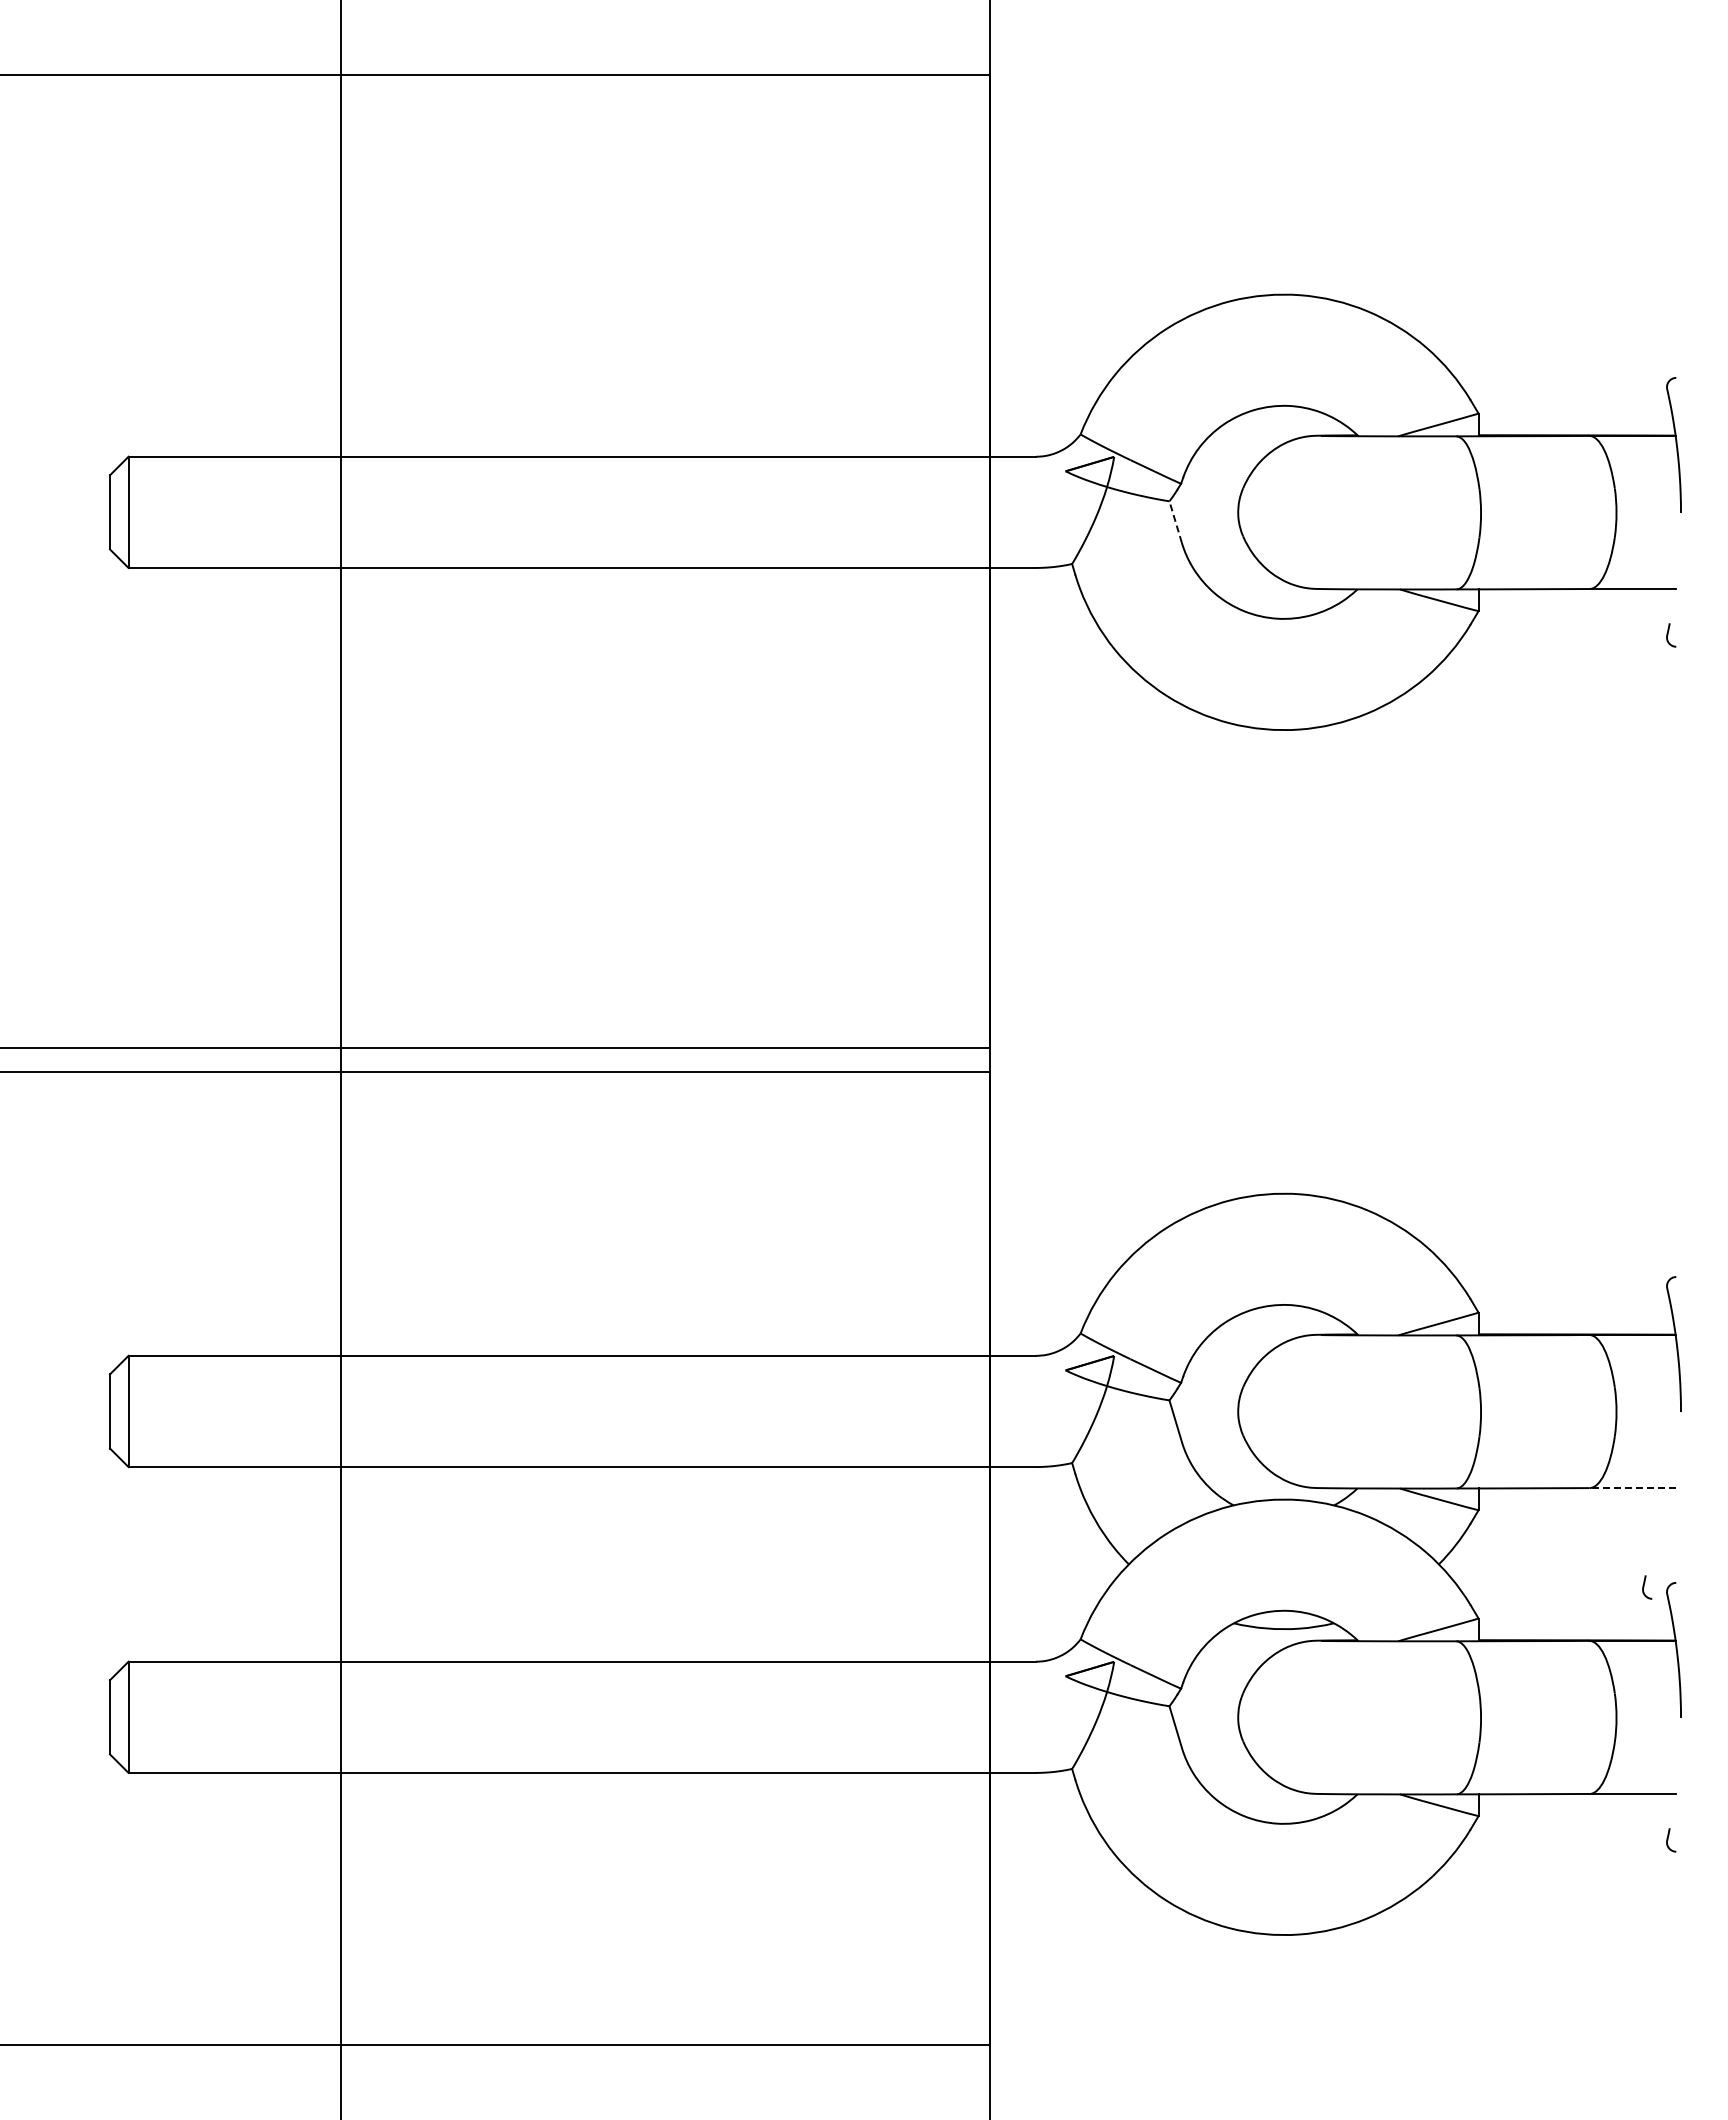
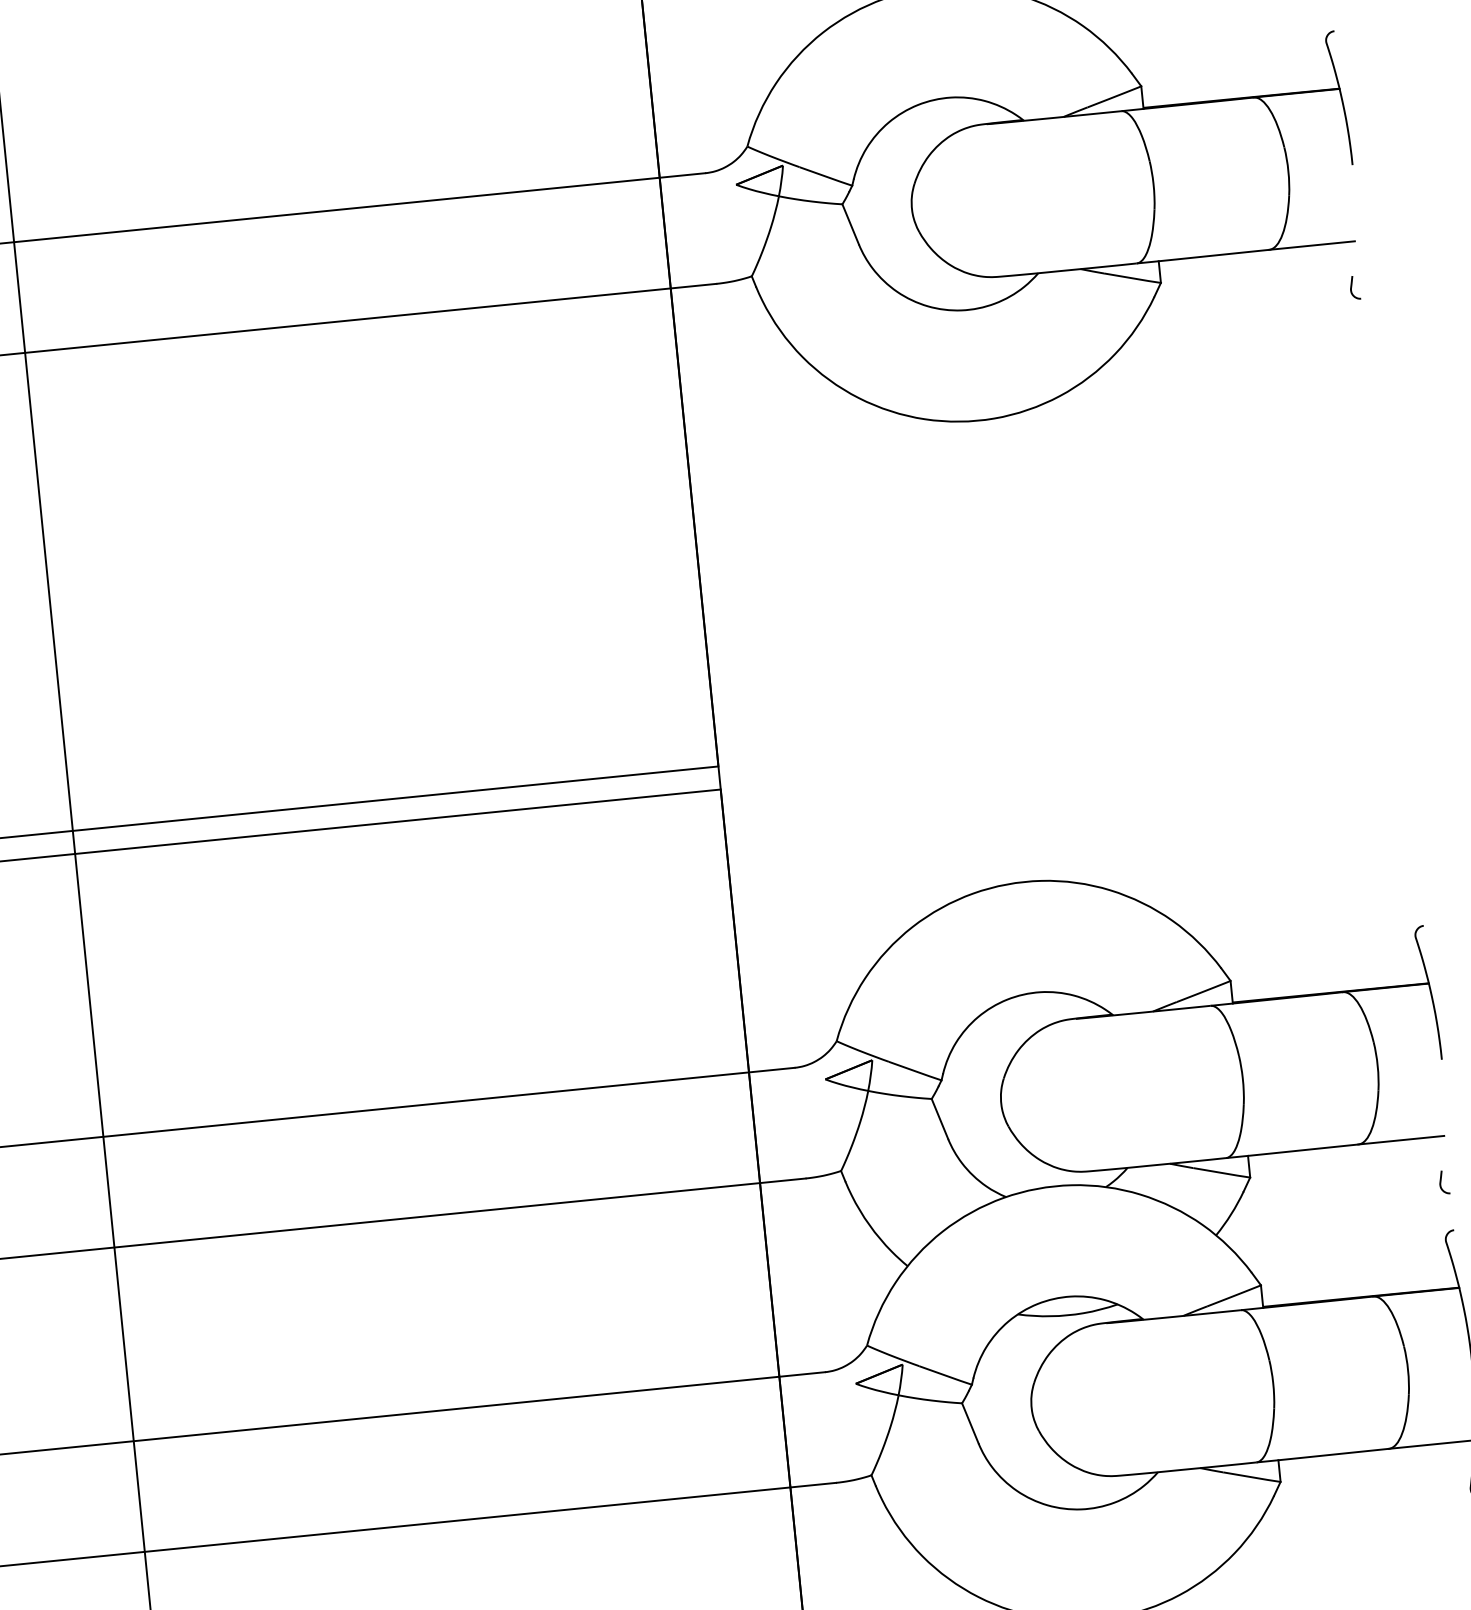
line: (1175, 522) -> (850, 224), dashed -> solid
line: (1632, 1488) -> (1401, 1140), dashed -> solid
curve: (1644, 1587) -> (1441, 1182), moved

